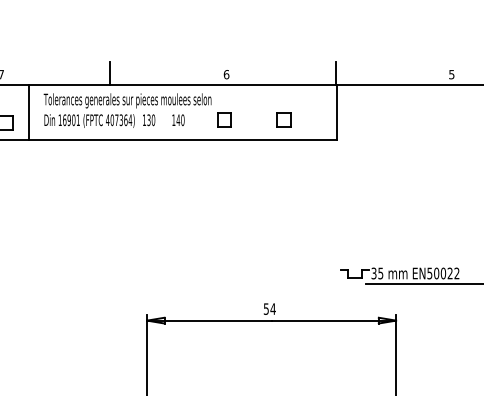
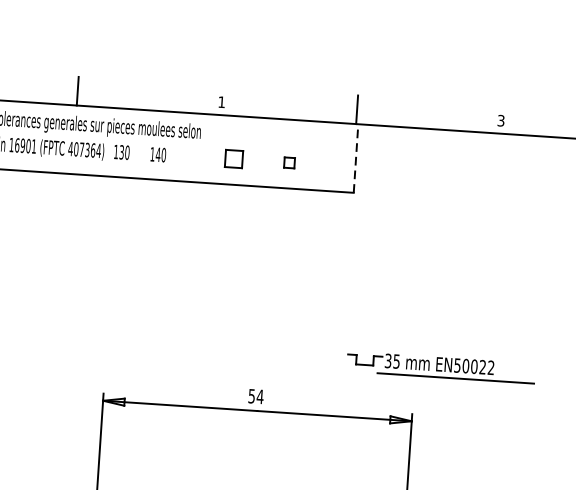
text: (451, 73) -> (500, 119), 5 -> 3
text: (226, 74) -> (221, 102), 6 -> 1
line: (337, 112) -> (356, 158), solid -> dashed
part: (224, 119) -> (234, 158), moved
part: (283, 119) -> (288, 162), size x0.6

